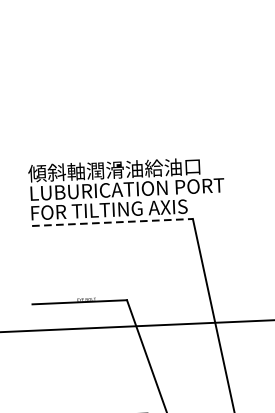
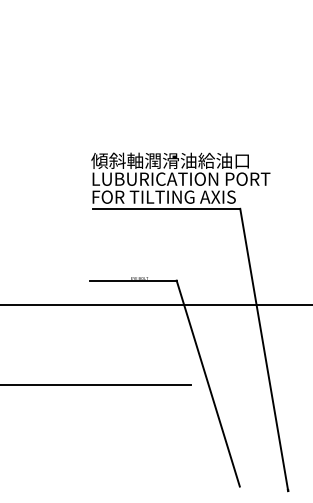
line: (112, 222) -> (166, 208), dashed -> solid

